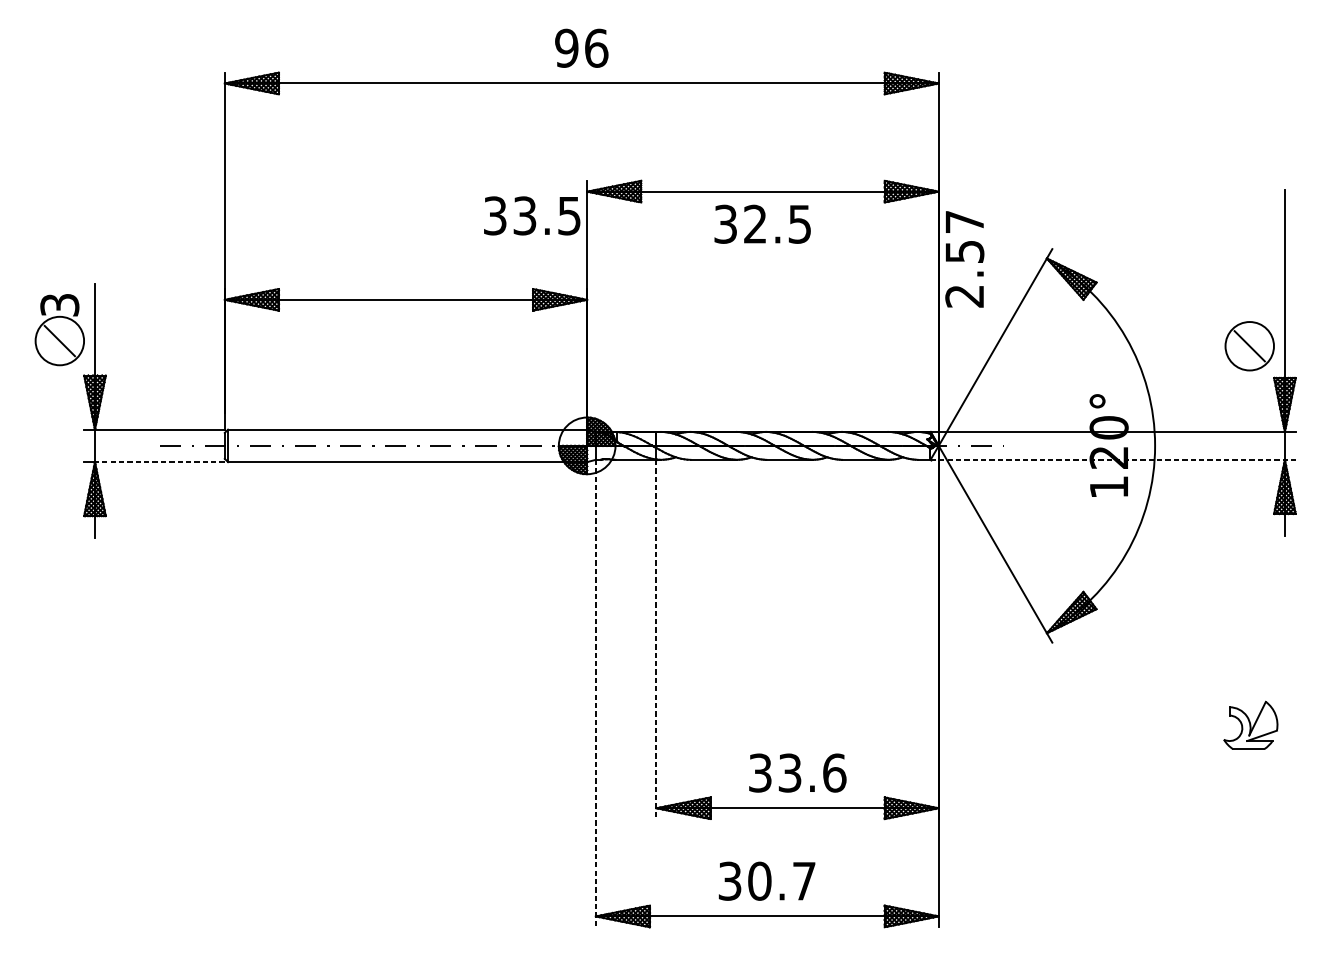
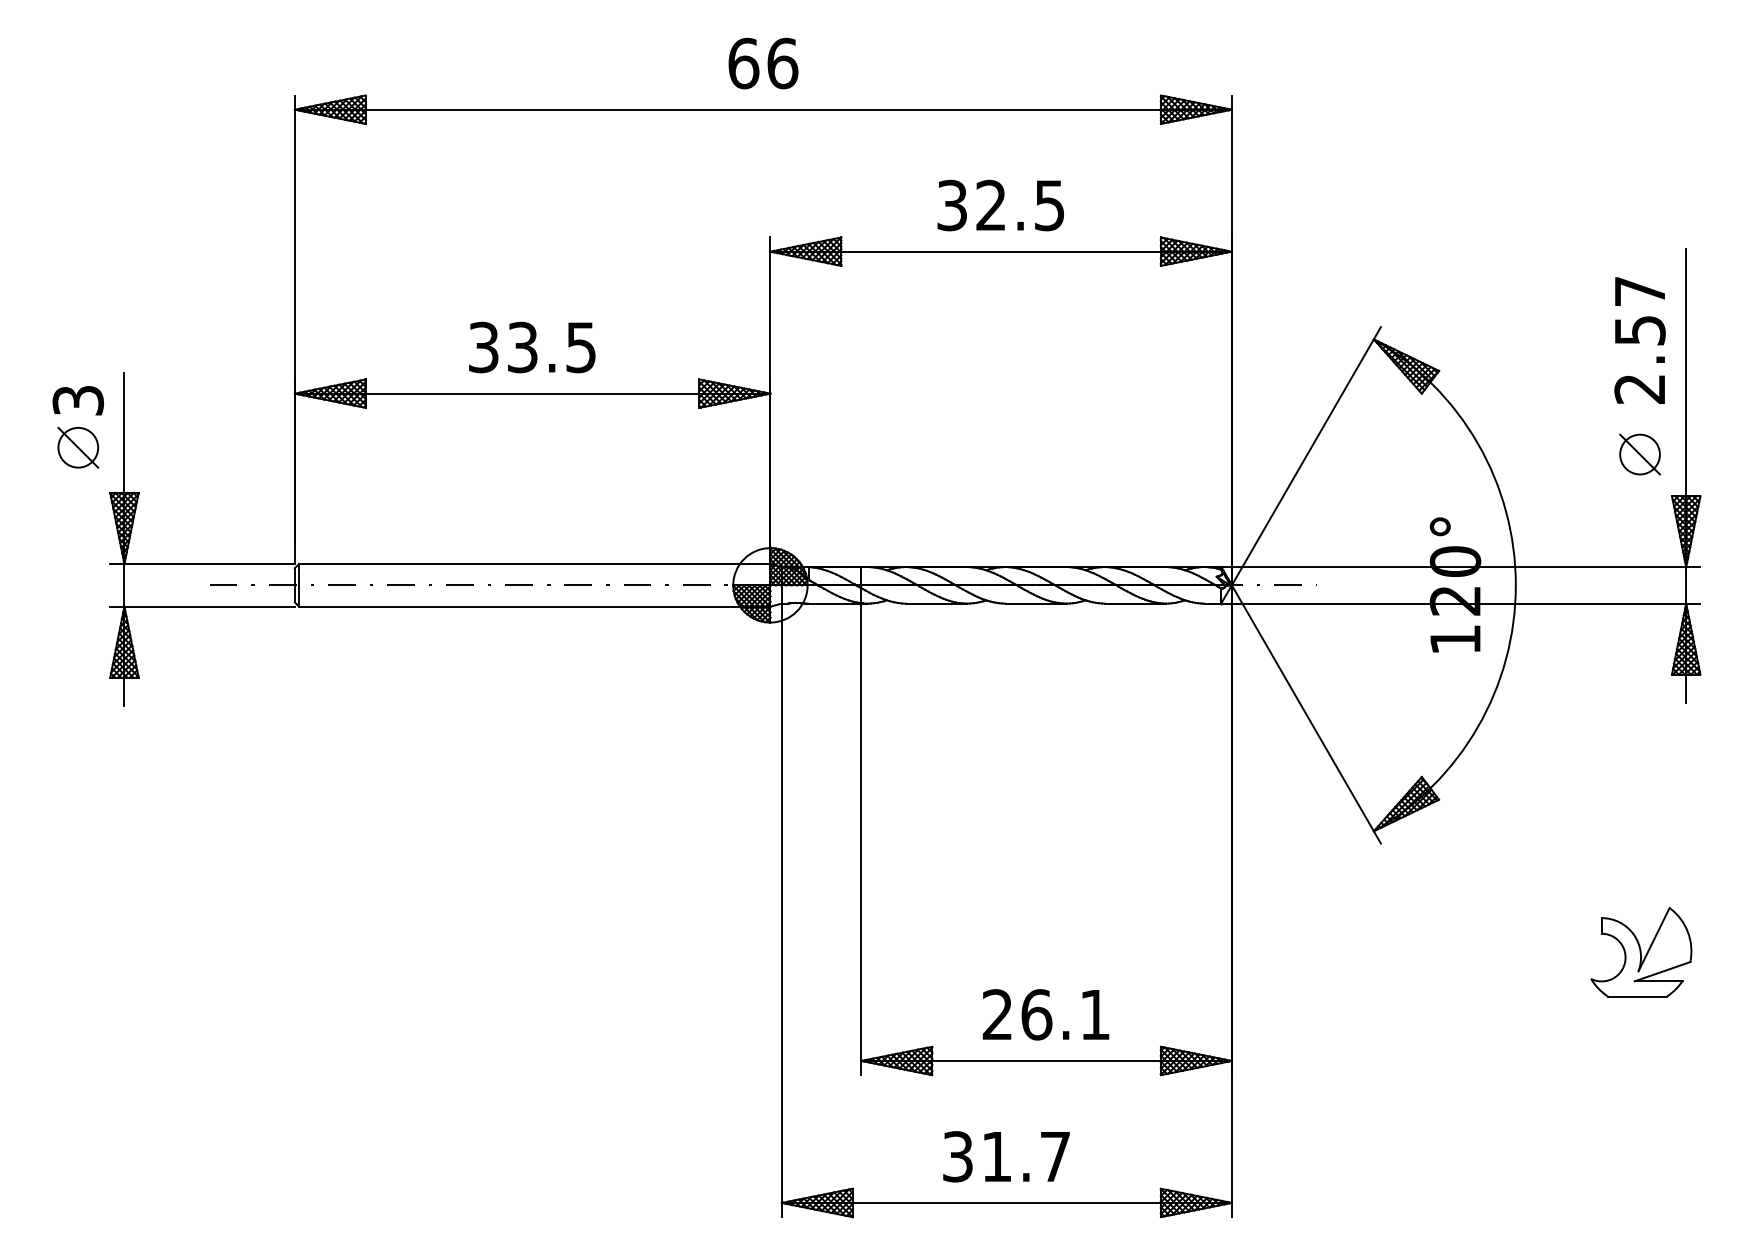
text: (566, 48) -> (743, 63), 96 -> 66
text: (532, 215) -> (532, 347), moved
text: (762, 224) -> (1000, 205), moved
text: (964, 259) -> (1639, 340), moved
circle: (60, 340) -> (78, 447), size x0.62
circle: (1249, 346) -> (1639, 454), size x0.62
line: (1112, 459) -> (1460, 603), dashed -> solid
line: (159, 462) -> (209, 606), dashed -> solid
line: (656, 639) -> (861, 839), dashed -> solid
line: (595, 693) -> (781, 910), dashed -> solid
part: (1250, 725) -> (1641, 952), size x1.43
text: (797, 772) -> (1046, 1014), 33.6 -> 26.1
text: (759, 881) -> (996, 1156), 30.7 -> 31.7

